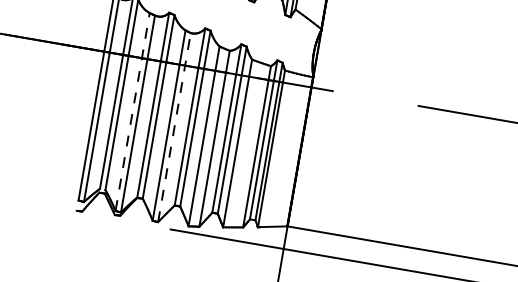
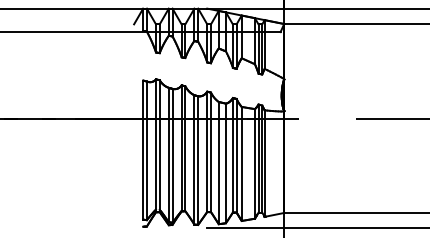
line: (132, 111) -> (168, 154), dashed -> solid
line: (174, 127) -> (198, 160), dashed -> solid

